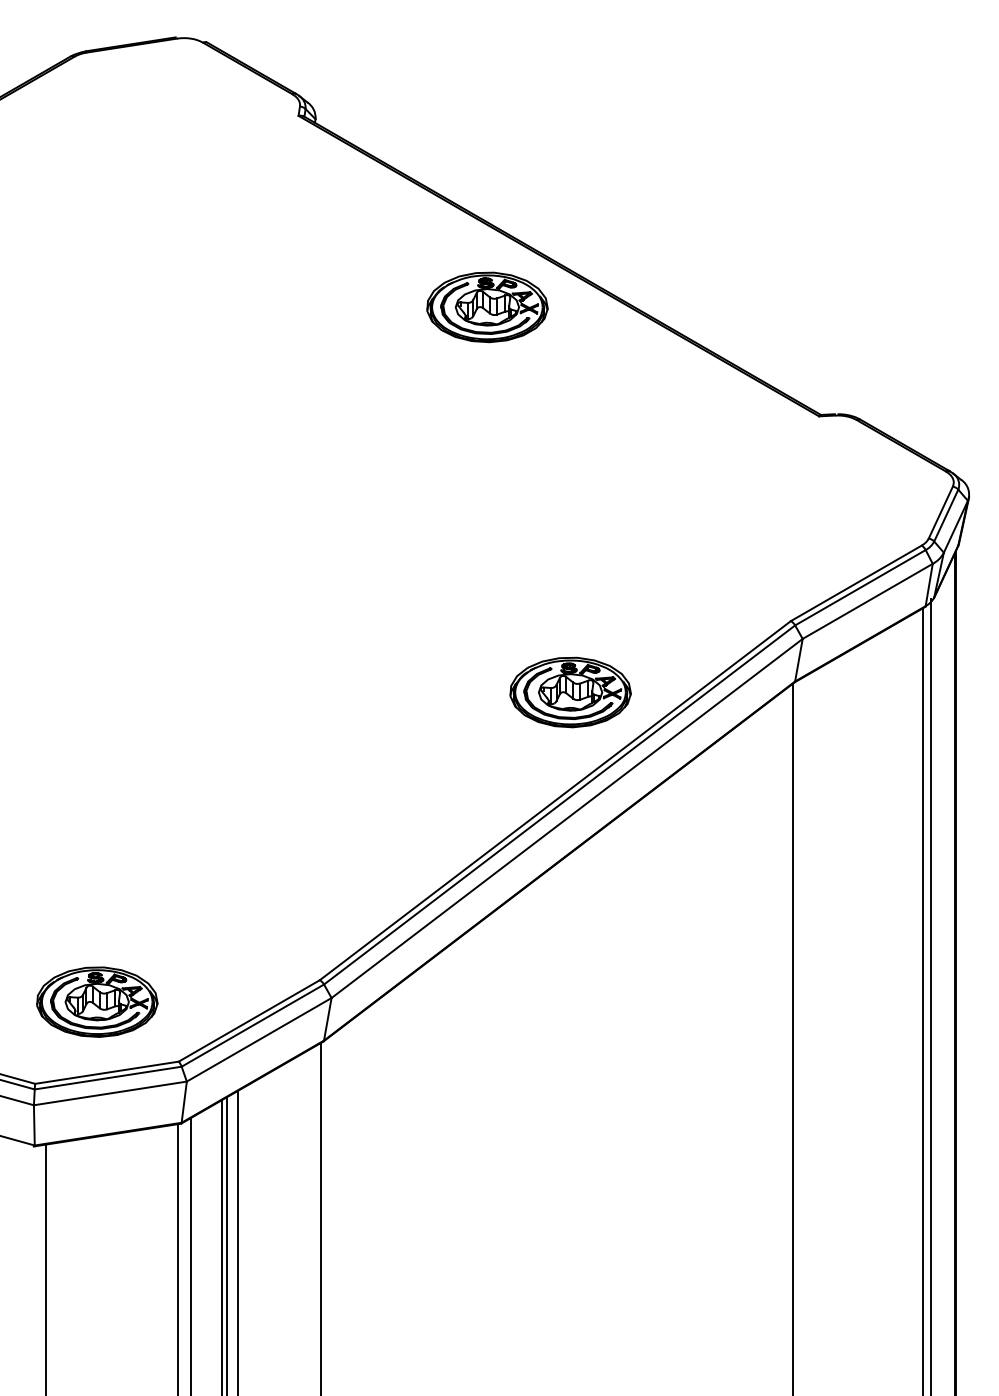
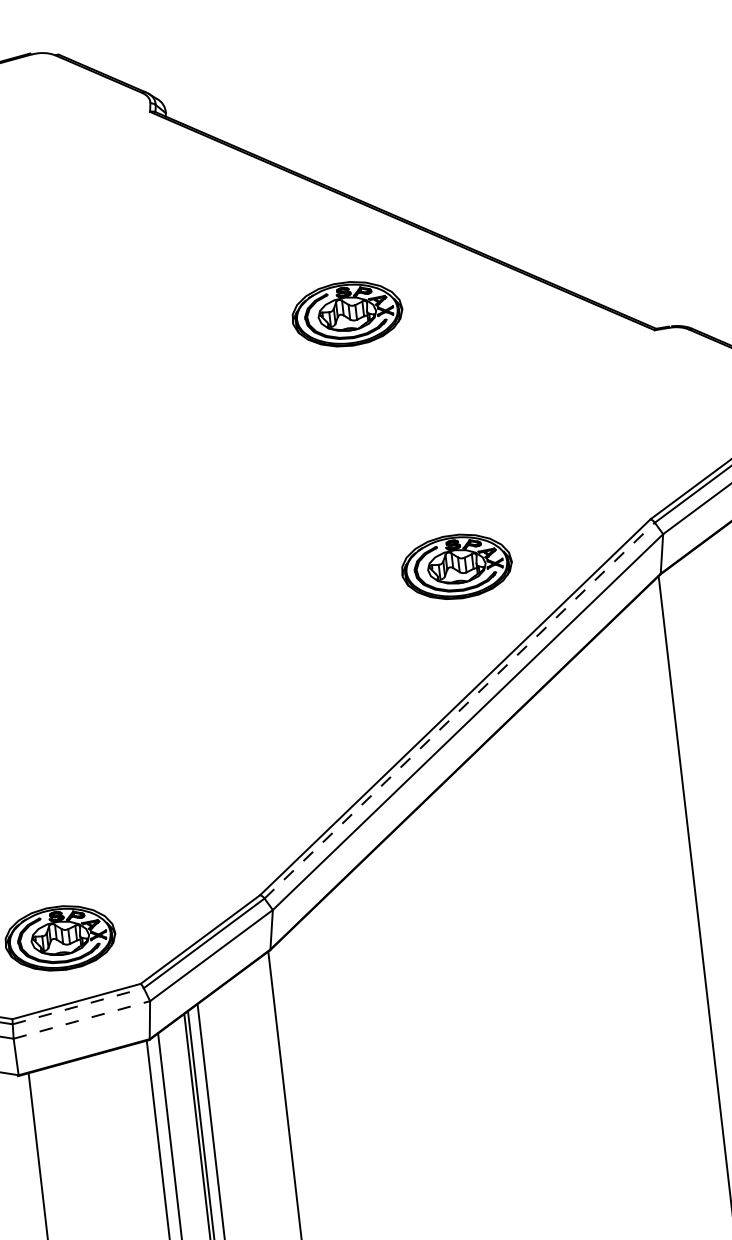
part: (487, 307) -> (347, 314), moved
part: (570, 692) -> (456, 566), moved
line: (560, 804) -> (460, 710), solid -> dashed
line: (108, 1078) -> (78, 1006), solid -> dashed
line: (110, 1093) -> (81, 1020), solid -> dashed

